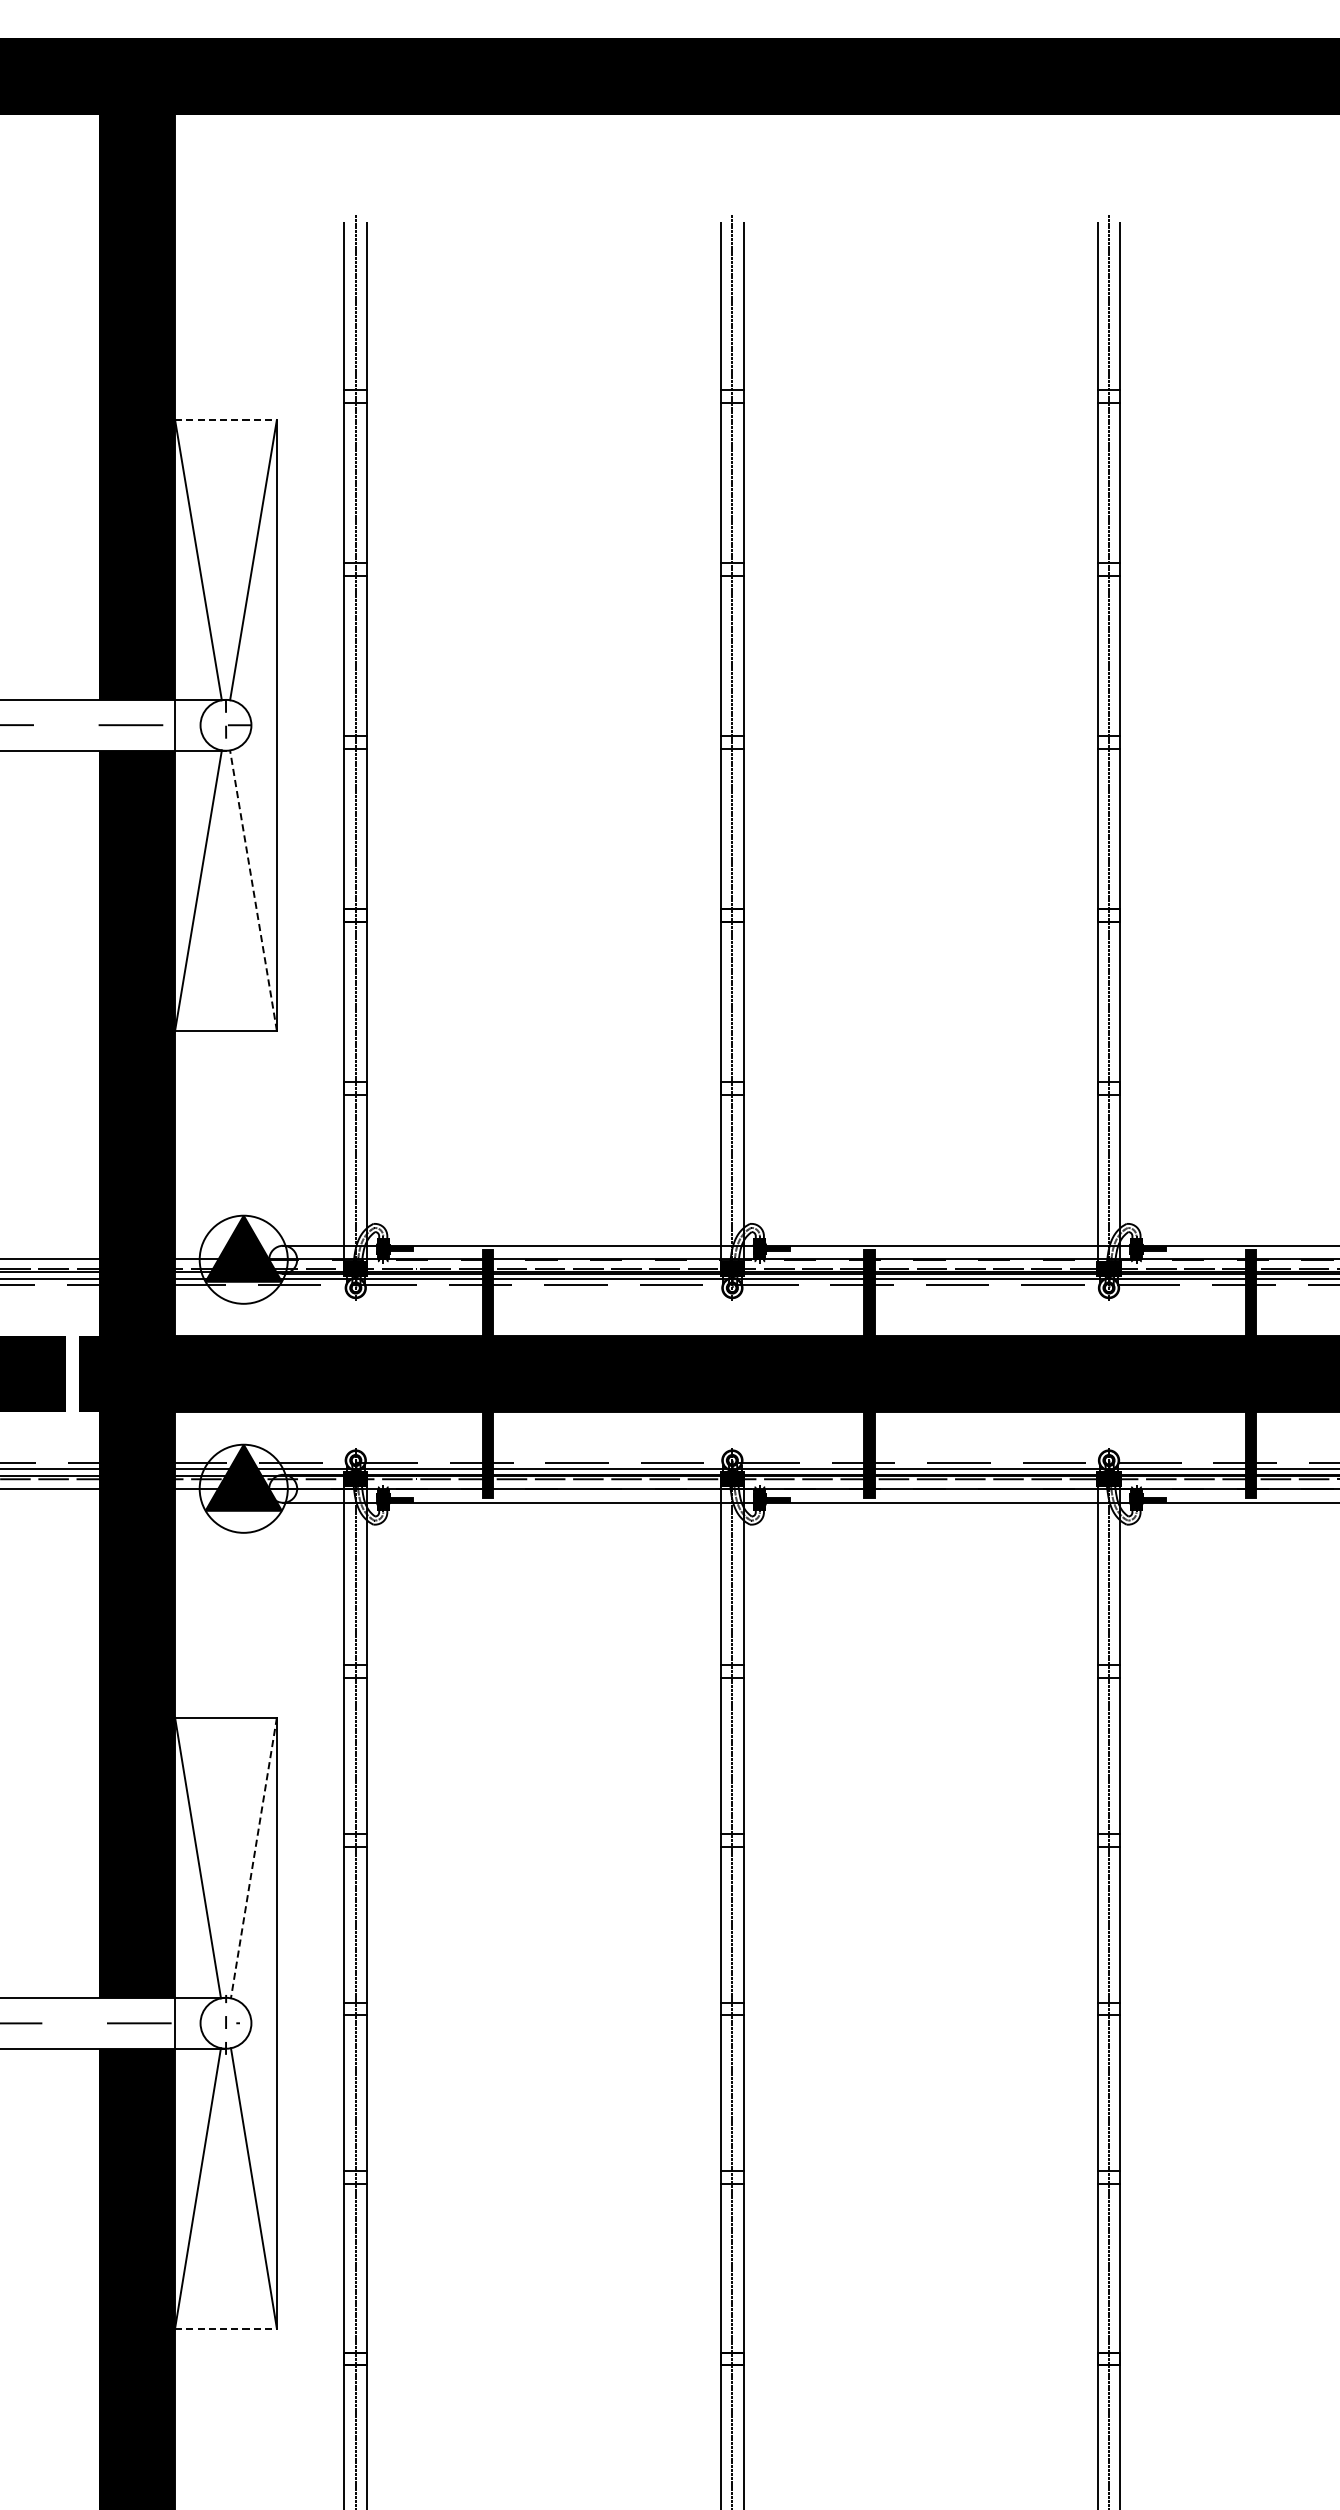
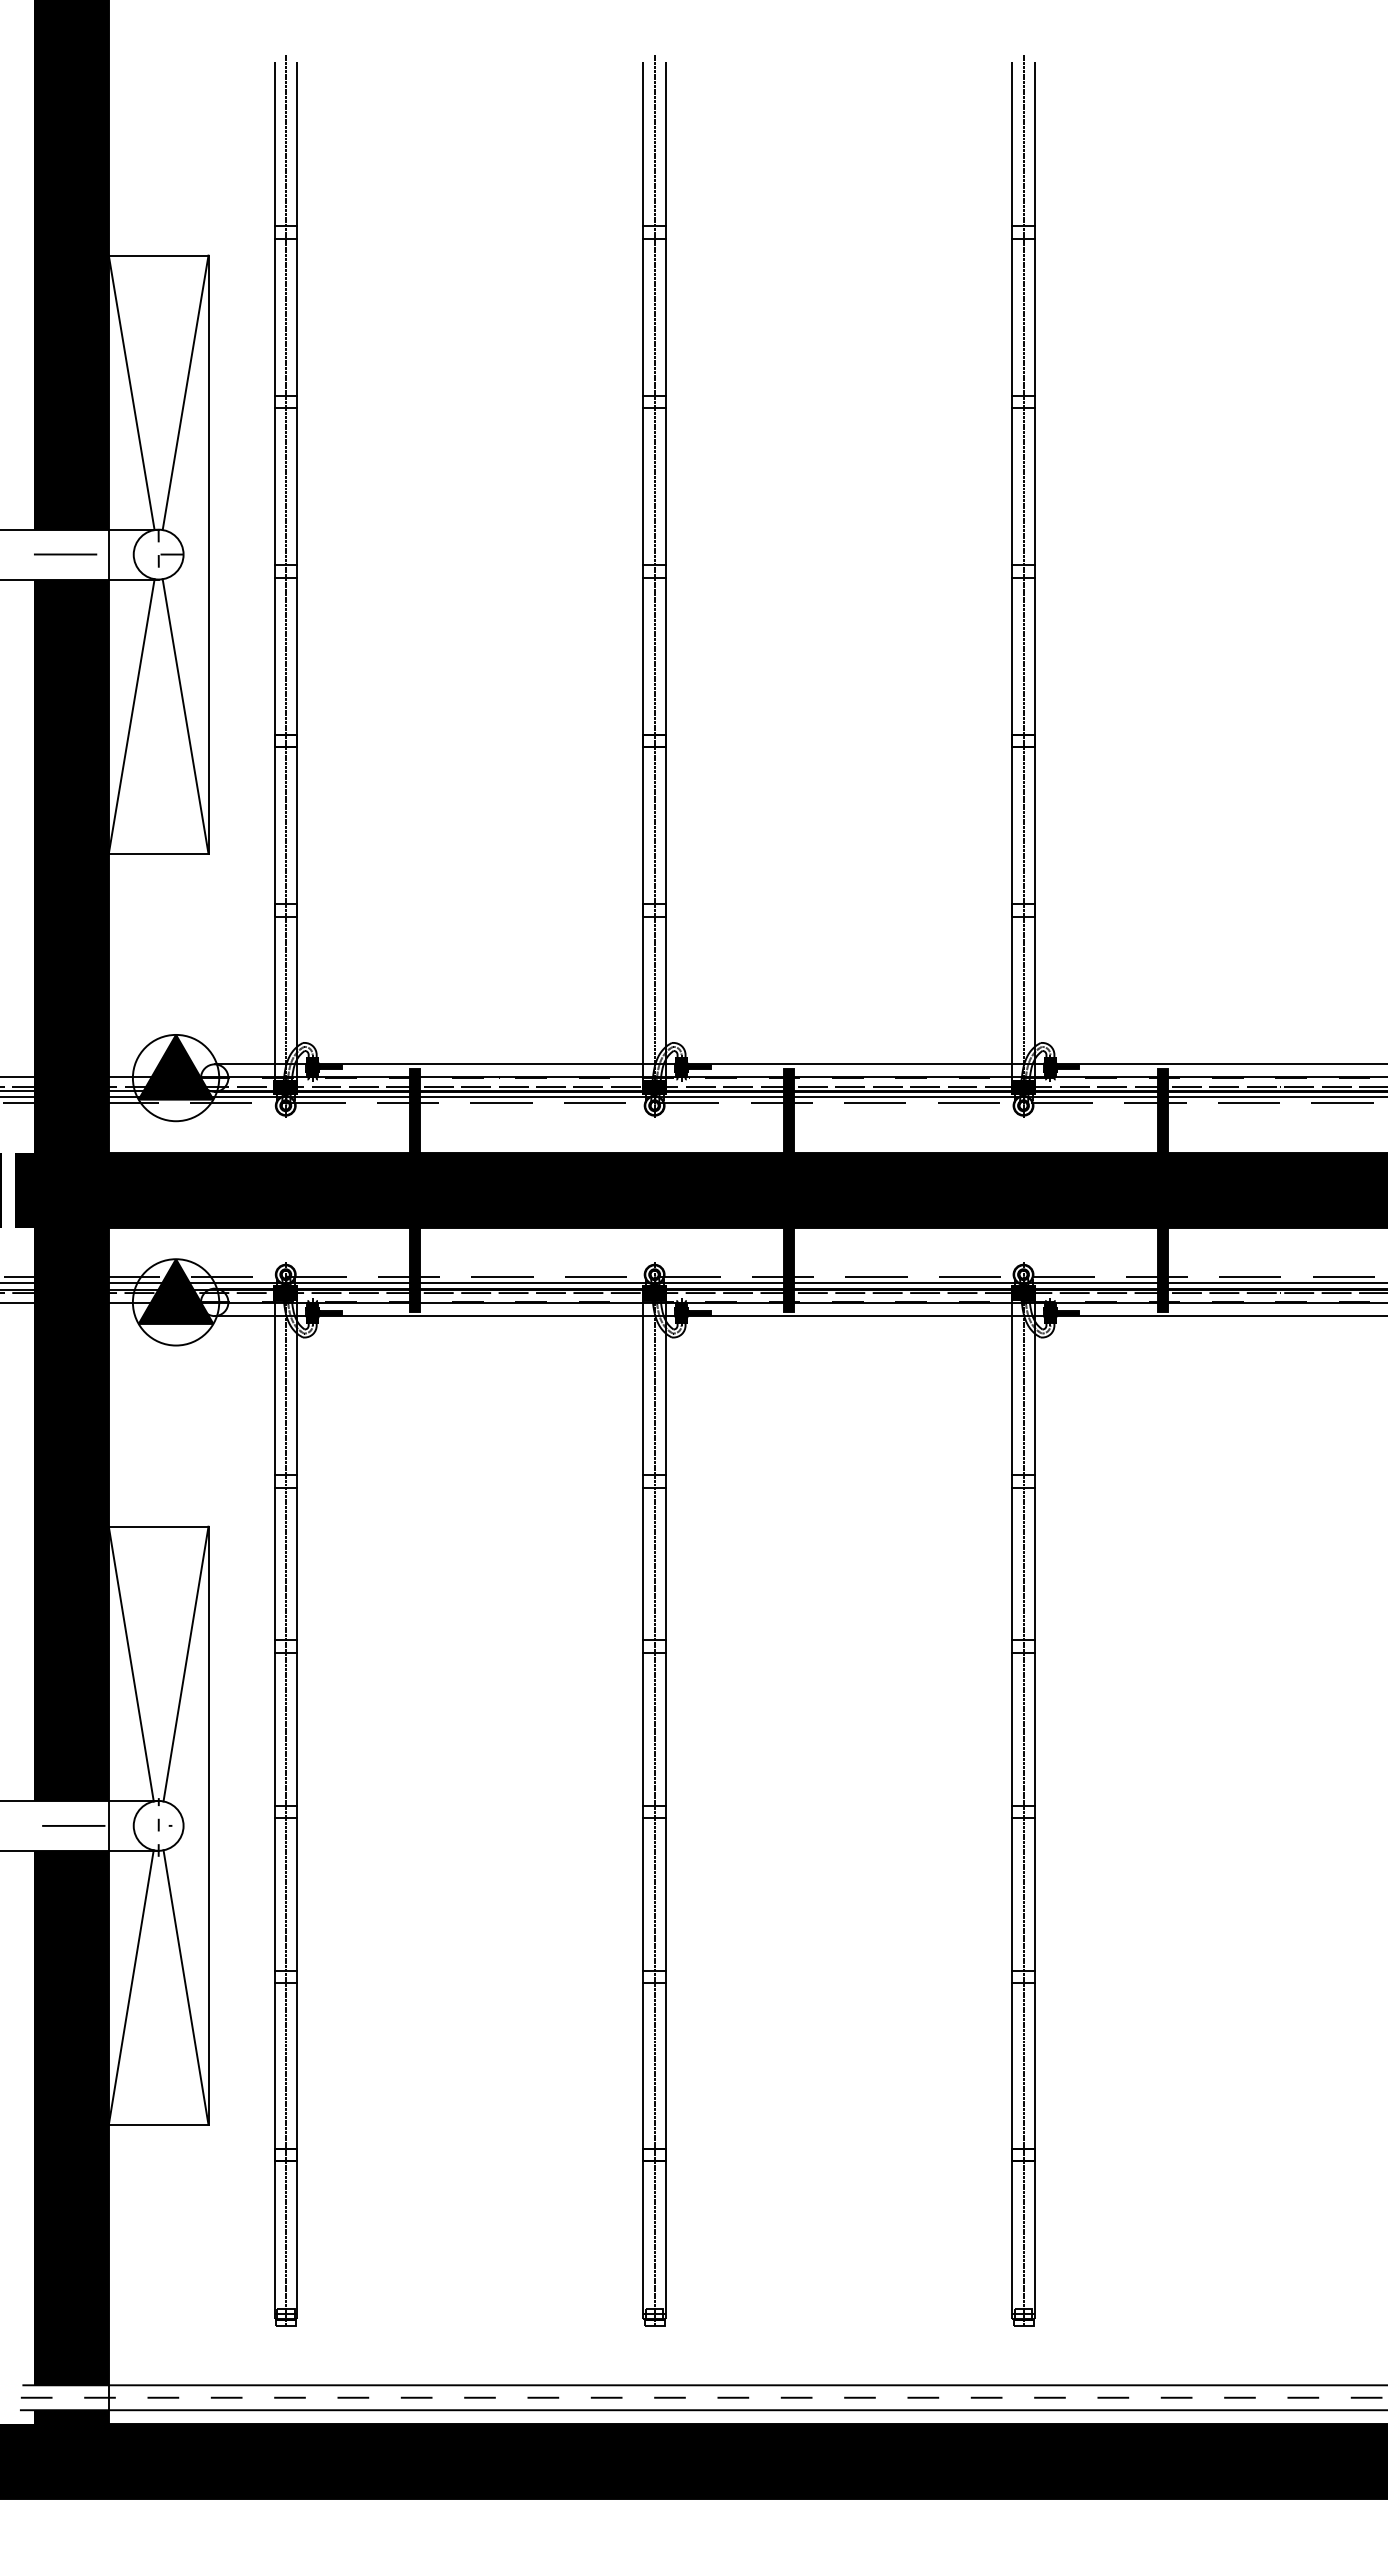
line: (225, 419) -> (158, 255), dashed -> solid
line: (253, 890) -> (185, 716), dashed -> solid
line: (253, 1858) -> (185, 1664), dashed -> solid
line: (225, 2328) -> (158, 2124), dashed -> solid

